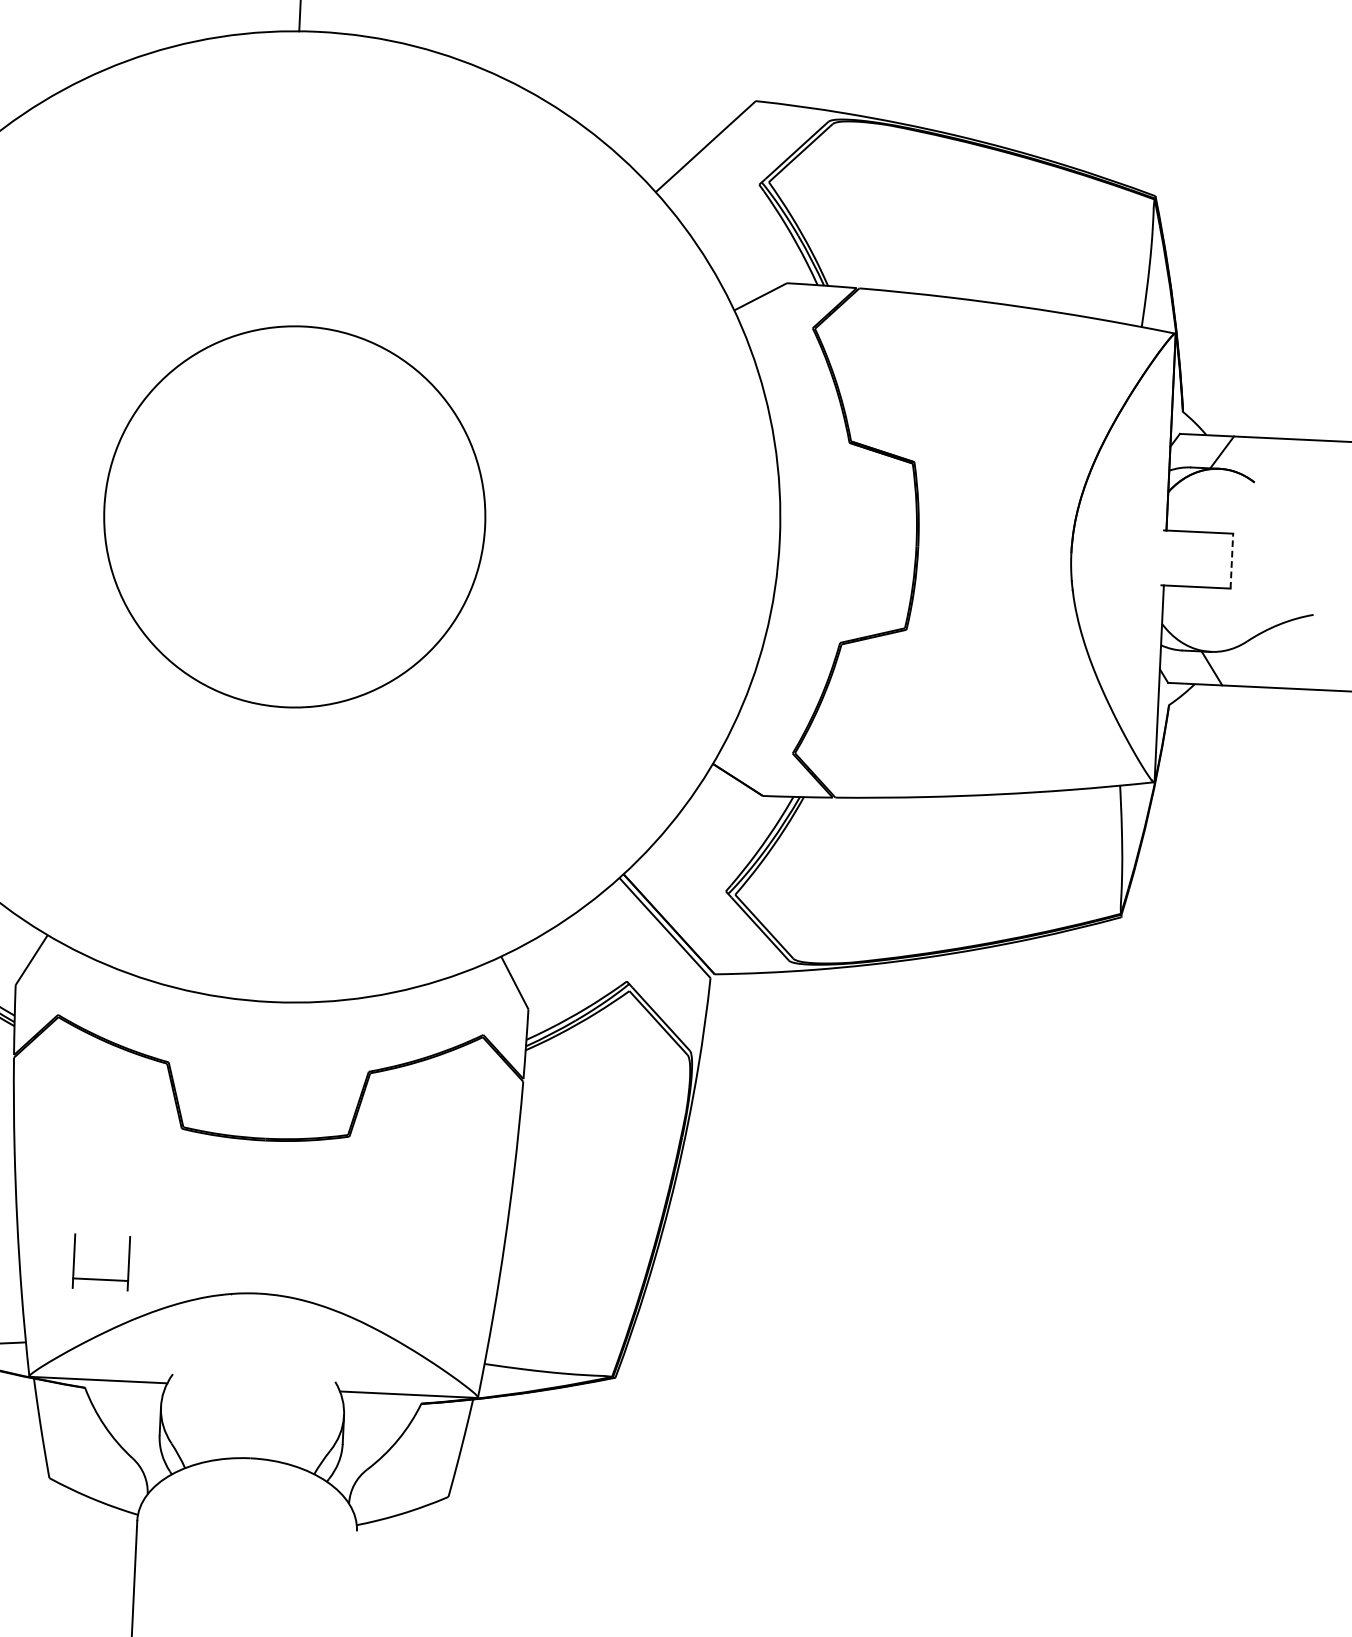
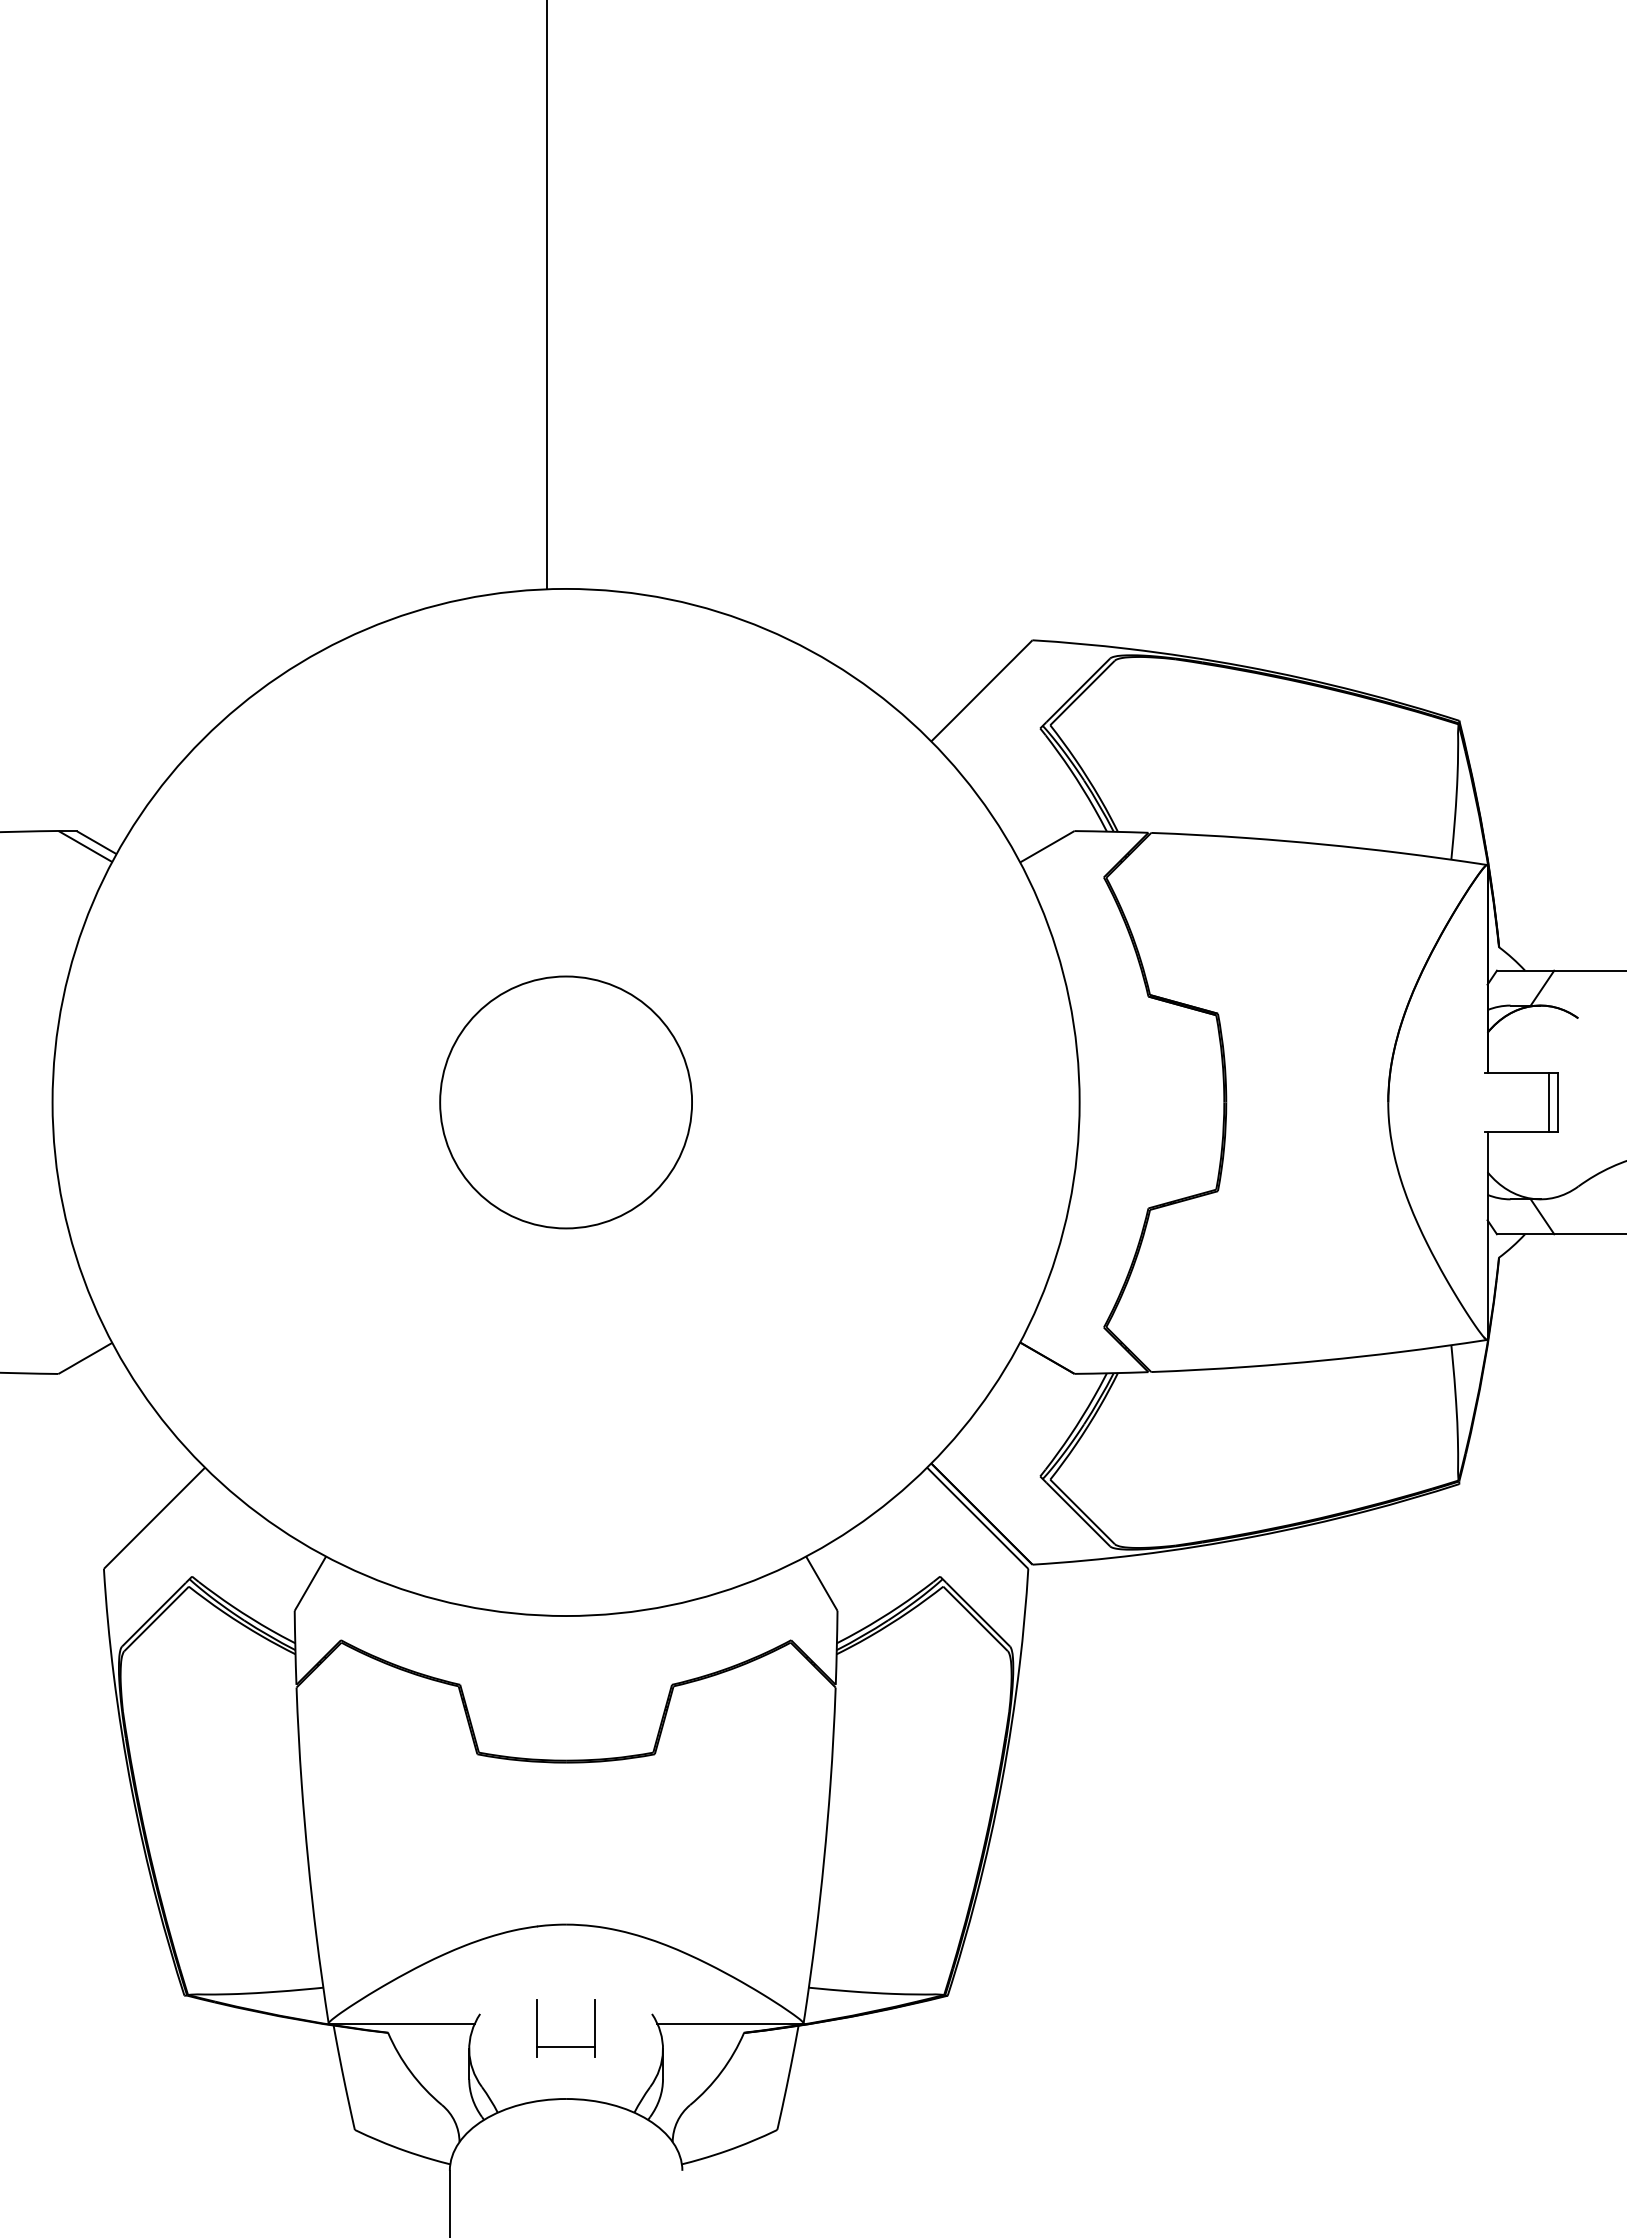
circle: (294, 516) -> (565, 1102), size x0.62
line: (1222, 560) -> (1548, 1102), added
line: (1232, 560) -> (1558, 1101), dashed -> solid
part: (100, 1279) -> (565, 2046), moved

